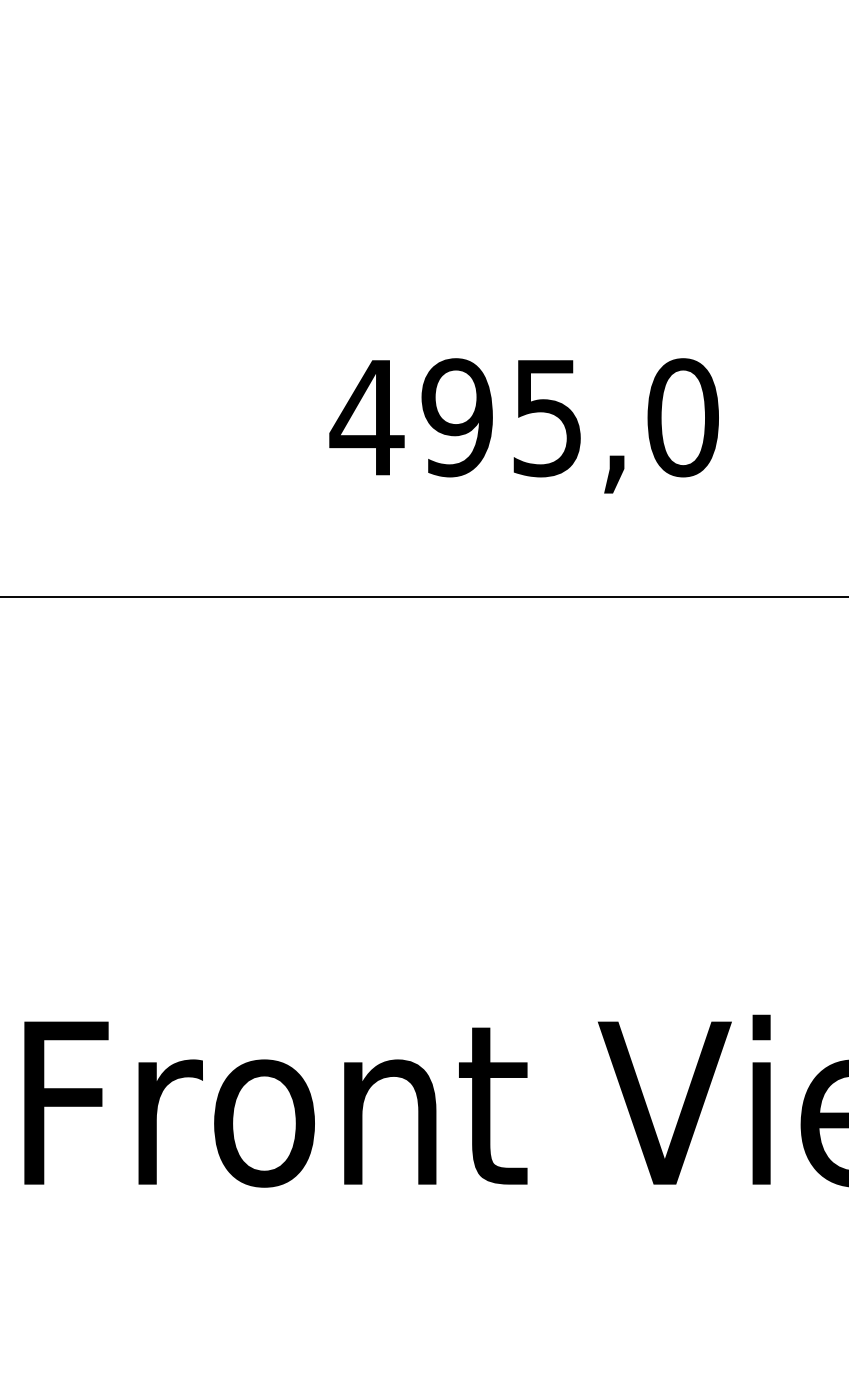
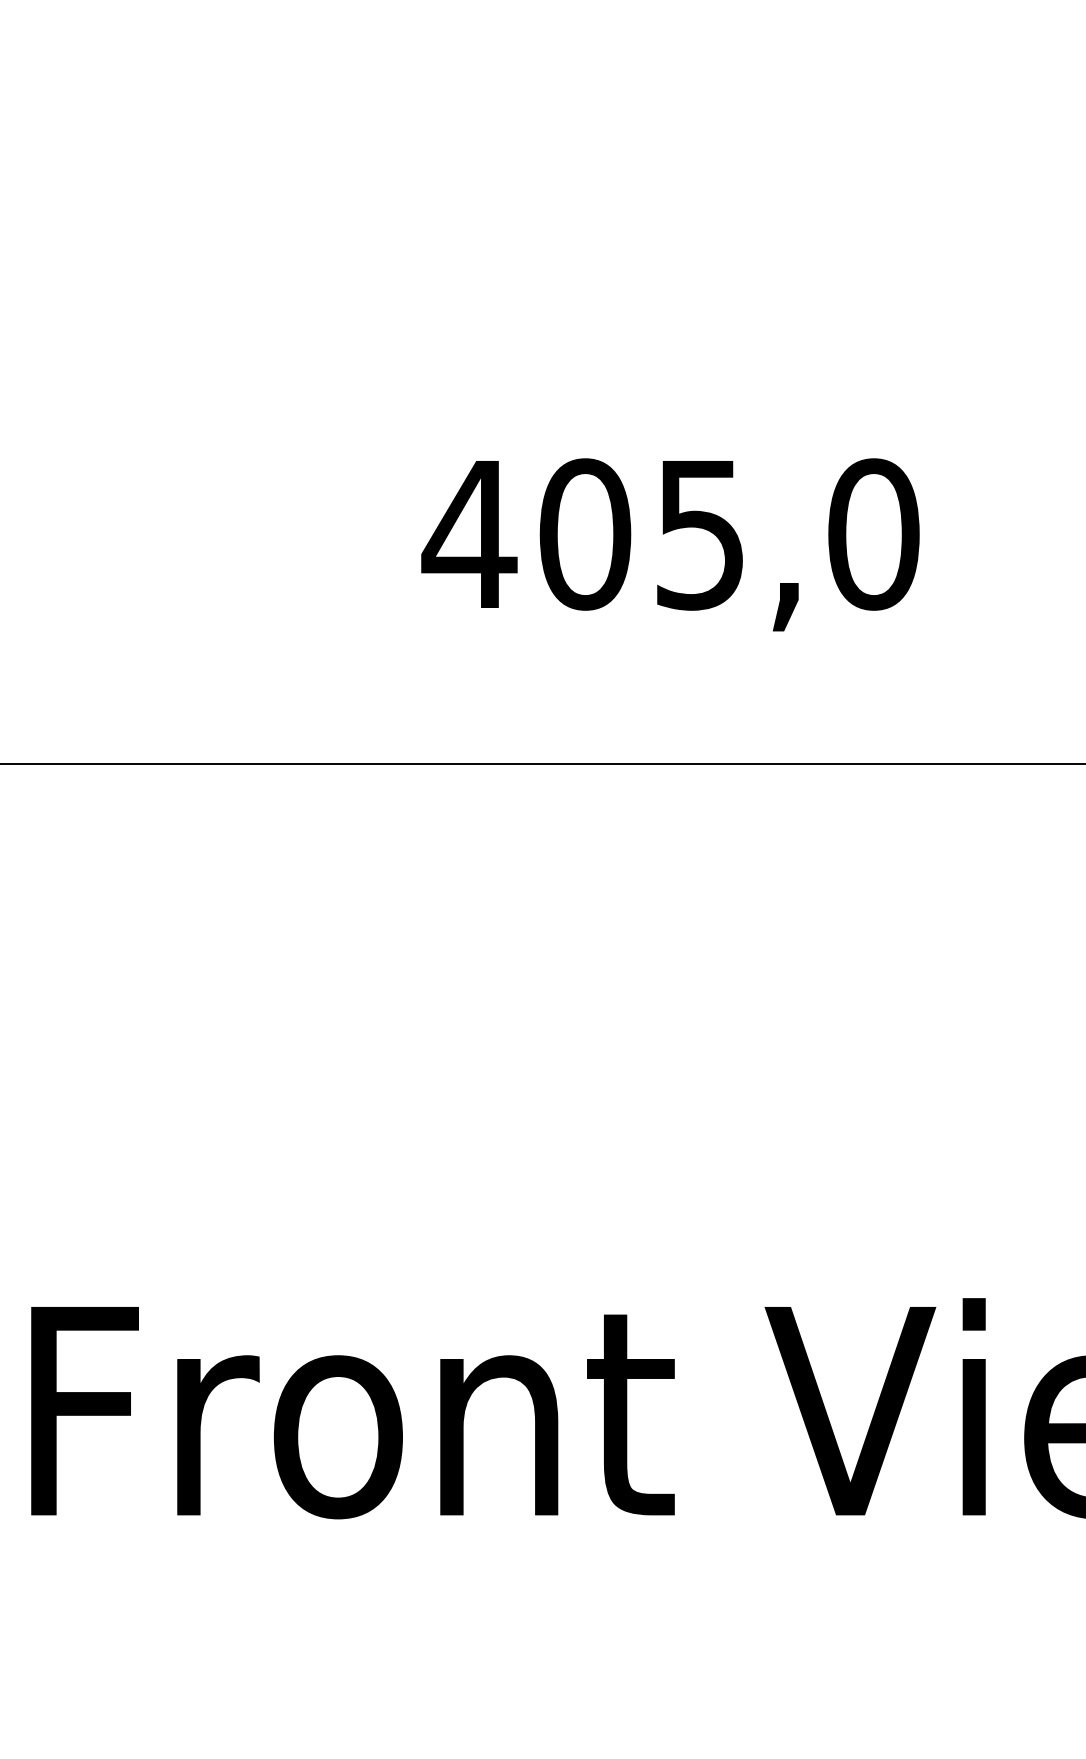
text: (457, 417) -> (585, 534), 495,0 -> 405,0

